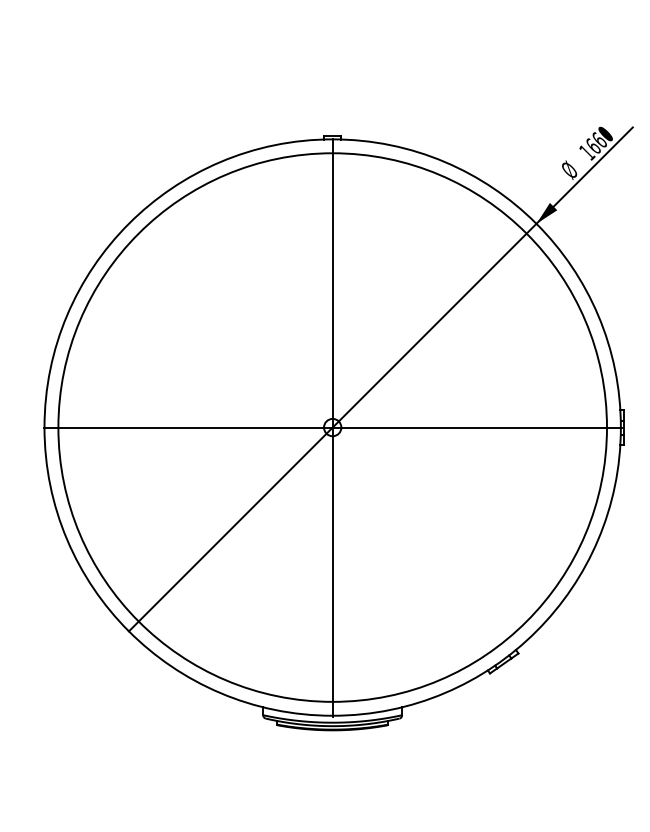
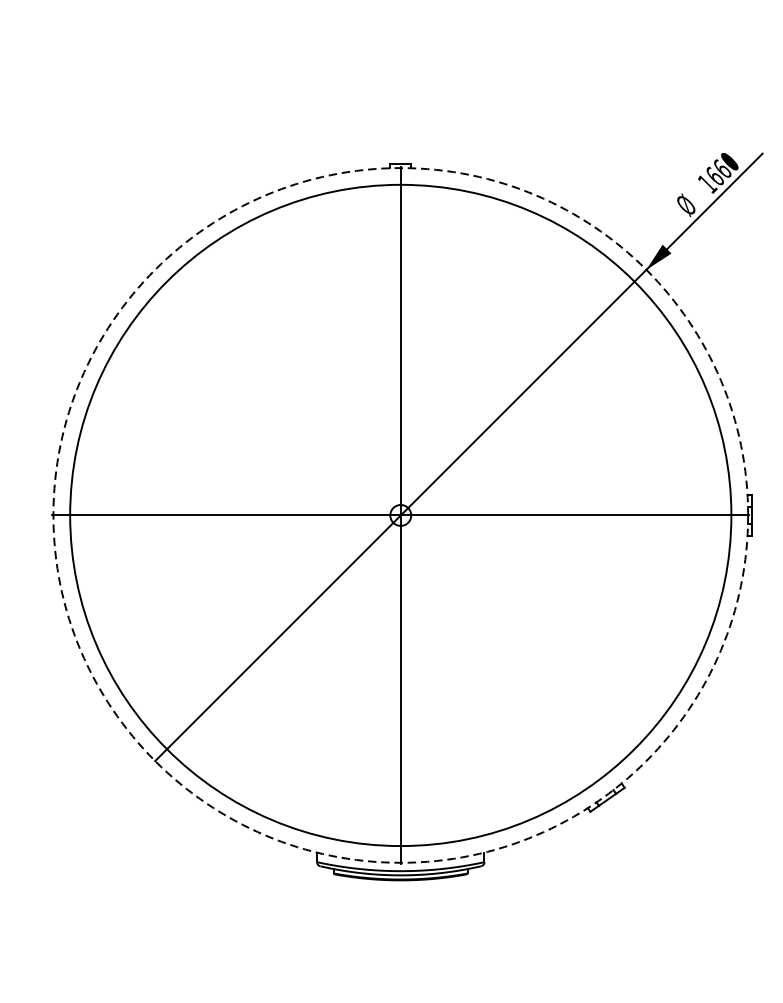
circle: (332, 427) -> (400, 515), solid -> dashed

